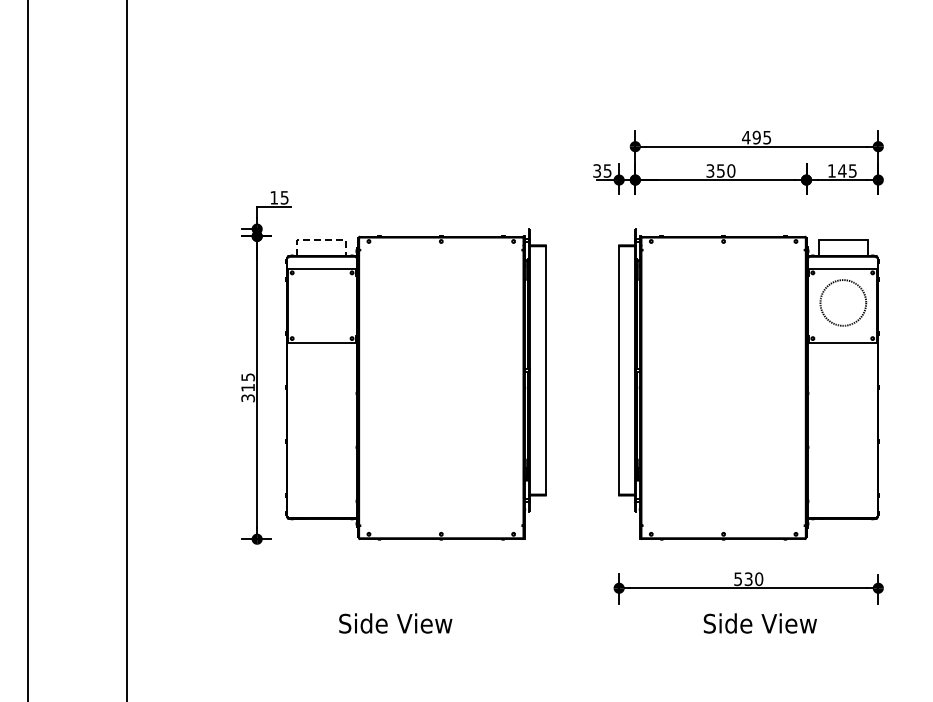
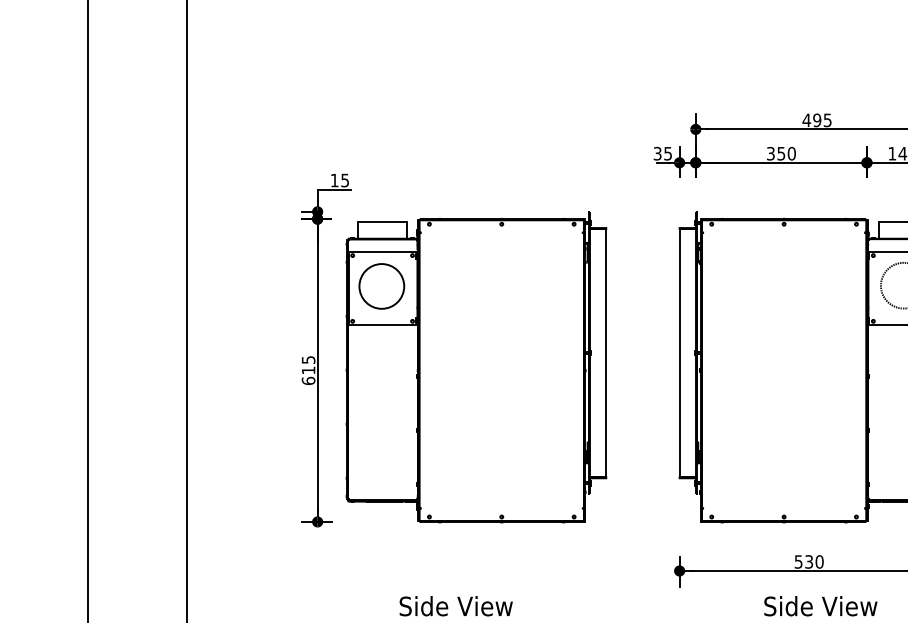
line: (321, 239) -> (381, 222), dashed -> solid
circle: (321, 303) -> (381, 286), added
text: (247, 398) -> (307, 381), 315 -> 615

